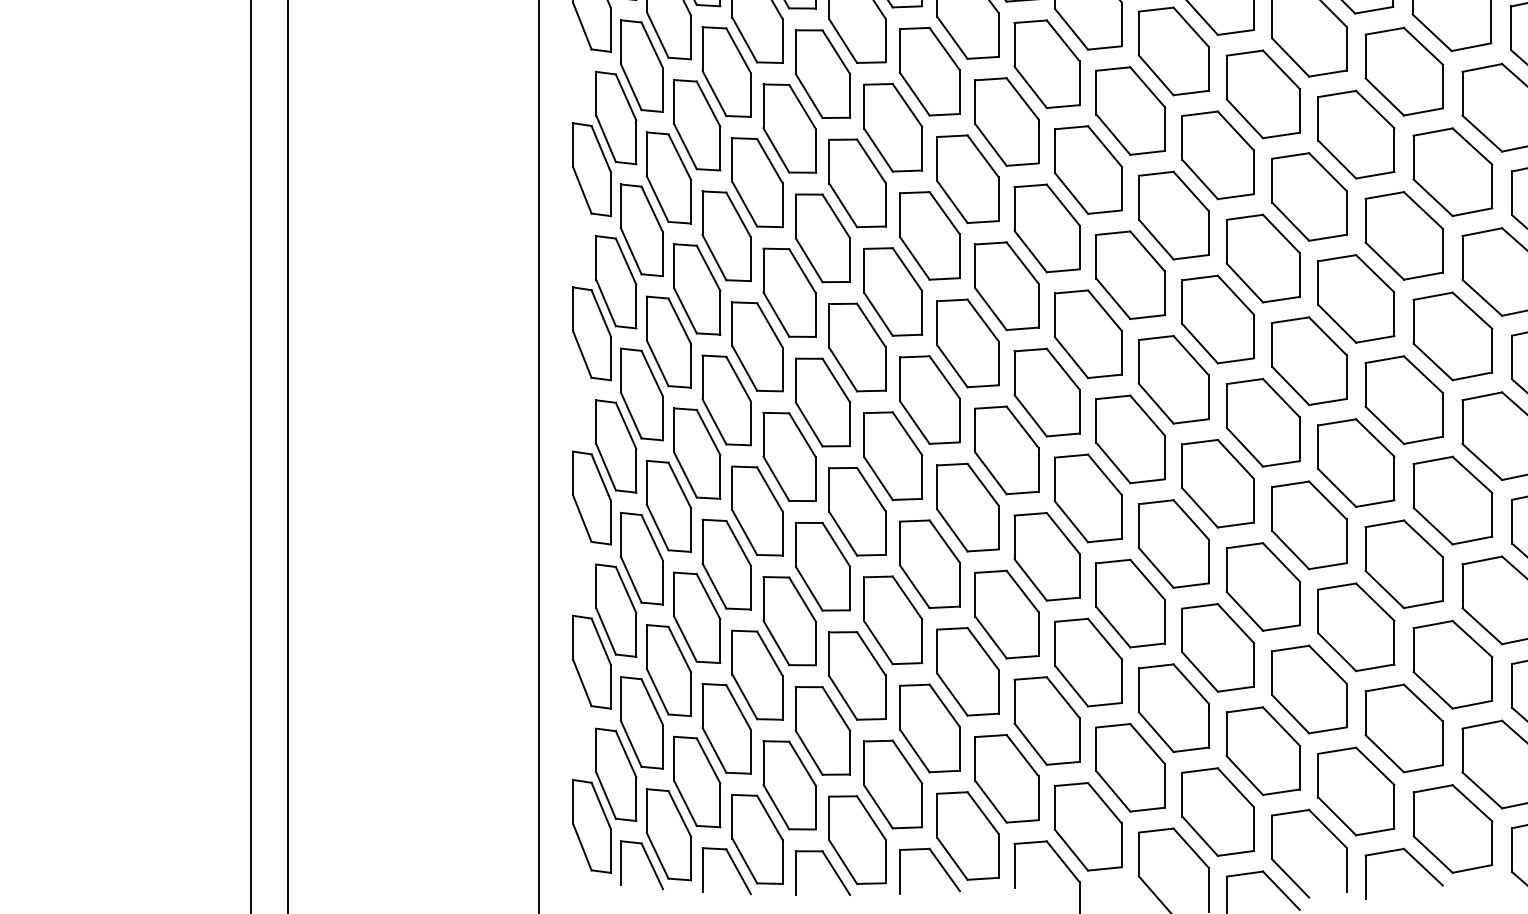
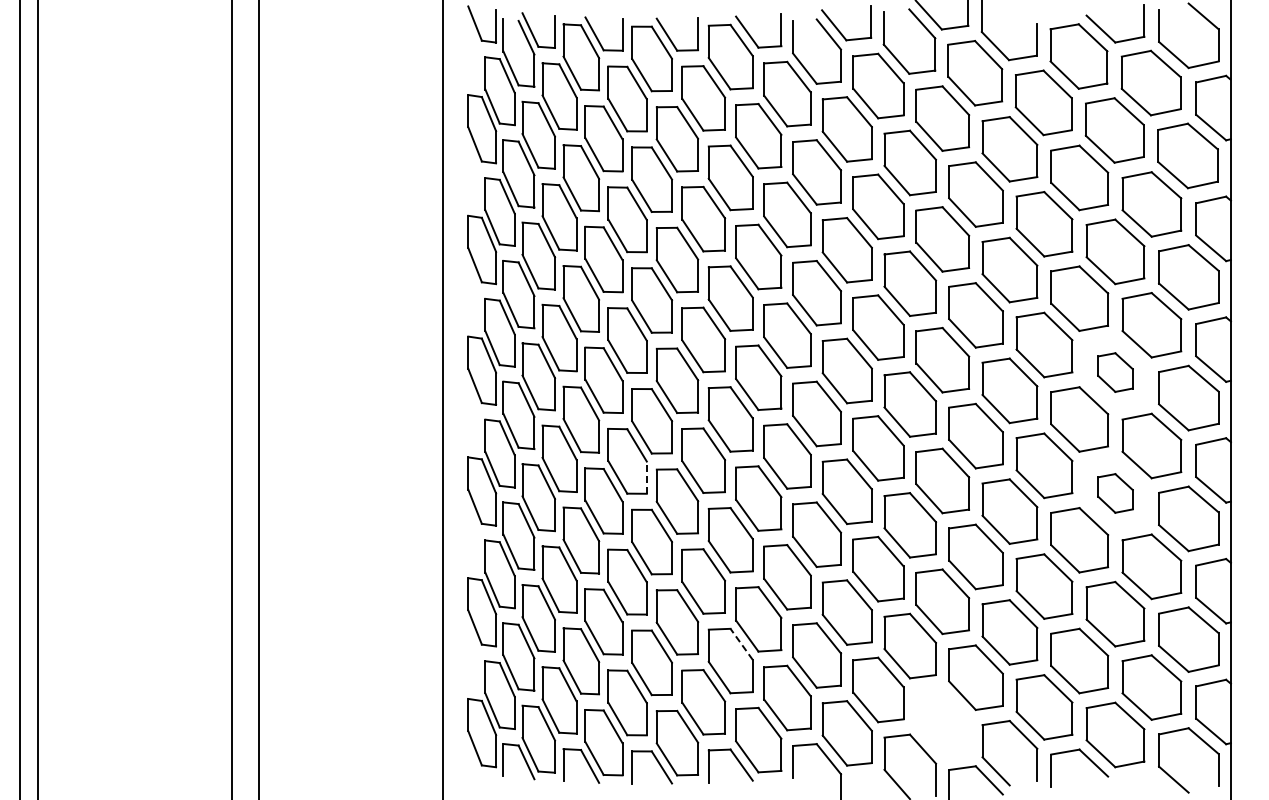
part: (1452, 336) -> (1115, 372), size x0.6
line: (815, 478) -> (646, 477), solid -> dashed
part: (1452, 500) -> (1115, 493), size x0.6
line: (944, 704) -> (741, 643), solid -> dashed
part: (1217, 812) -> (942, 722), removed

